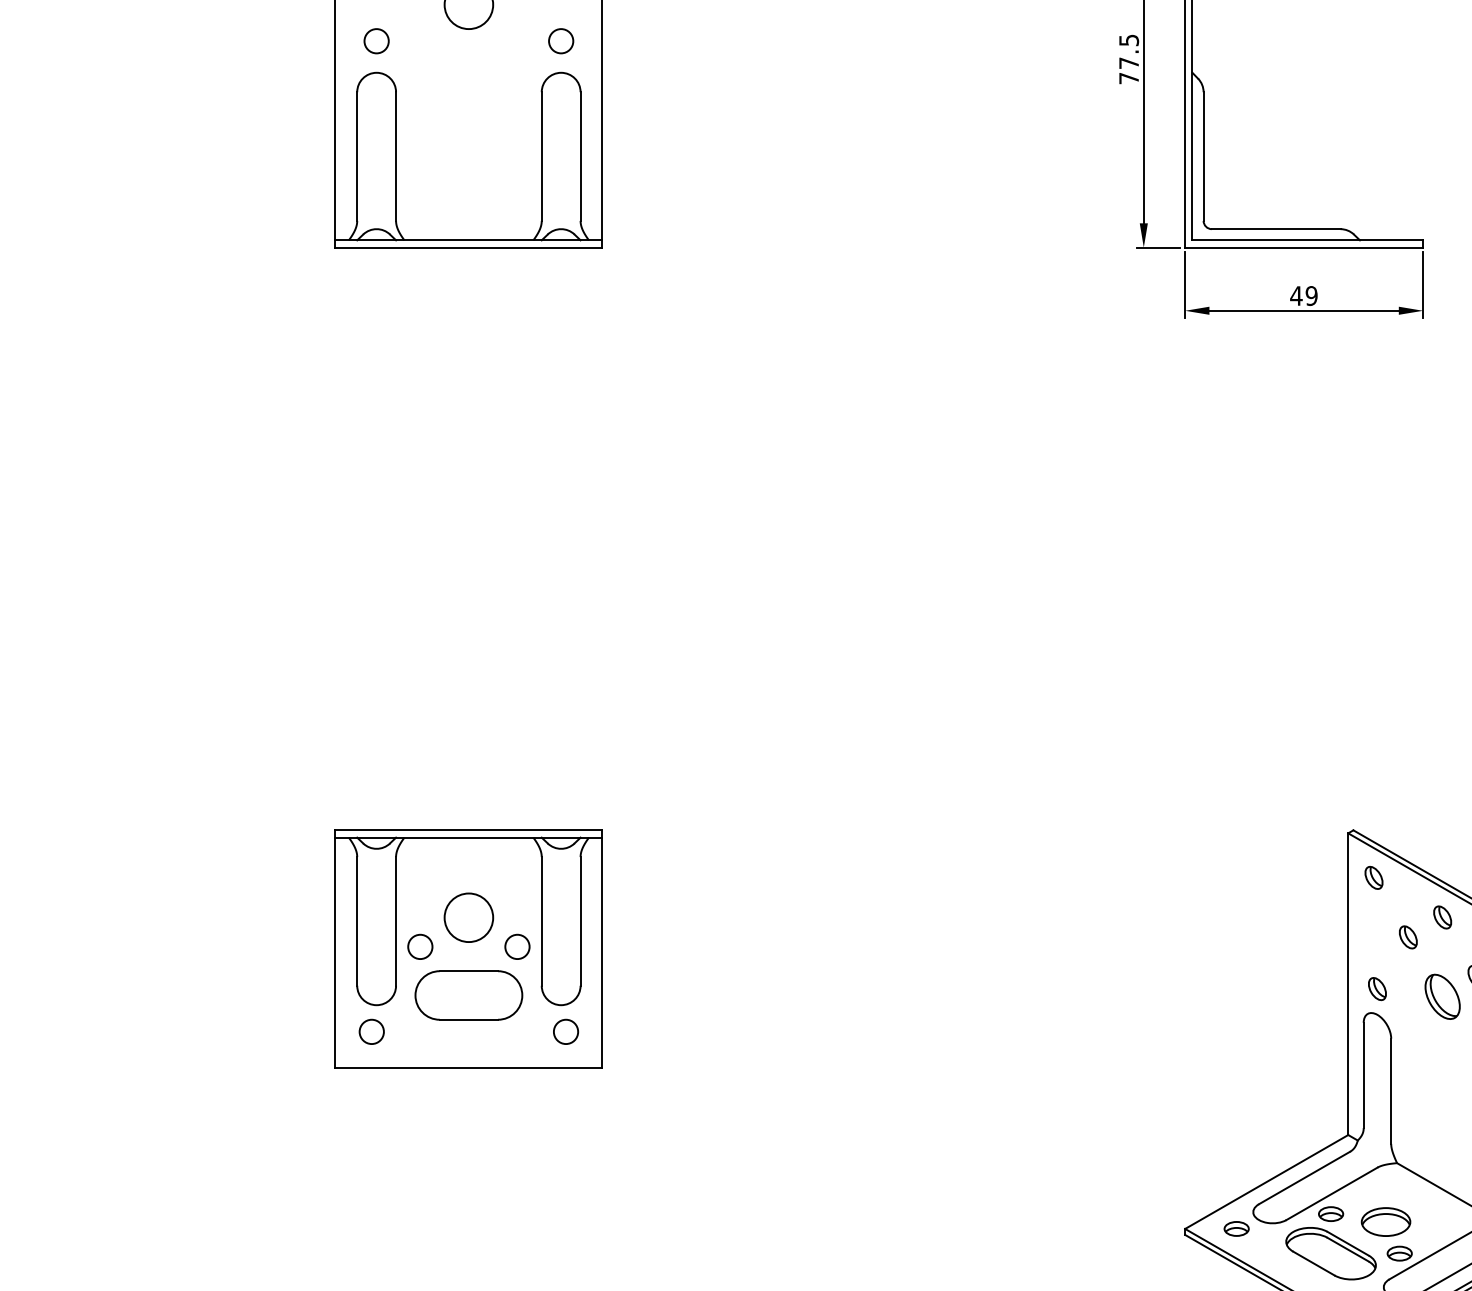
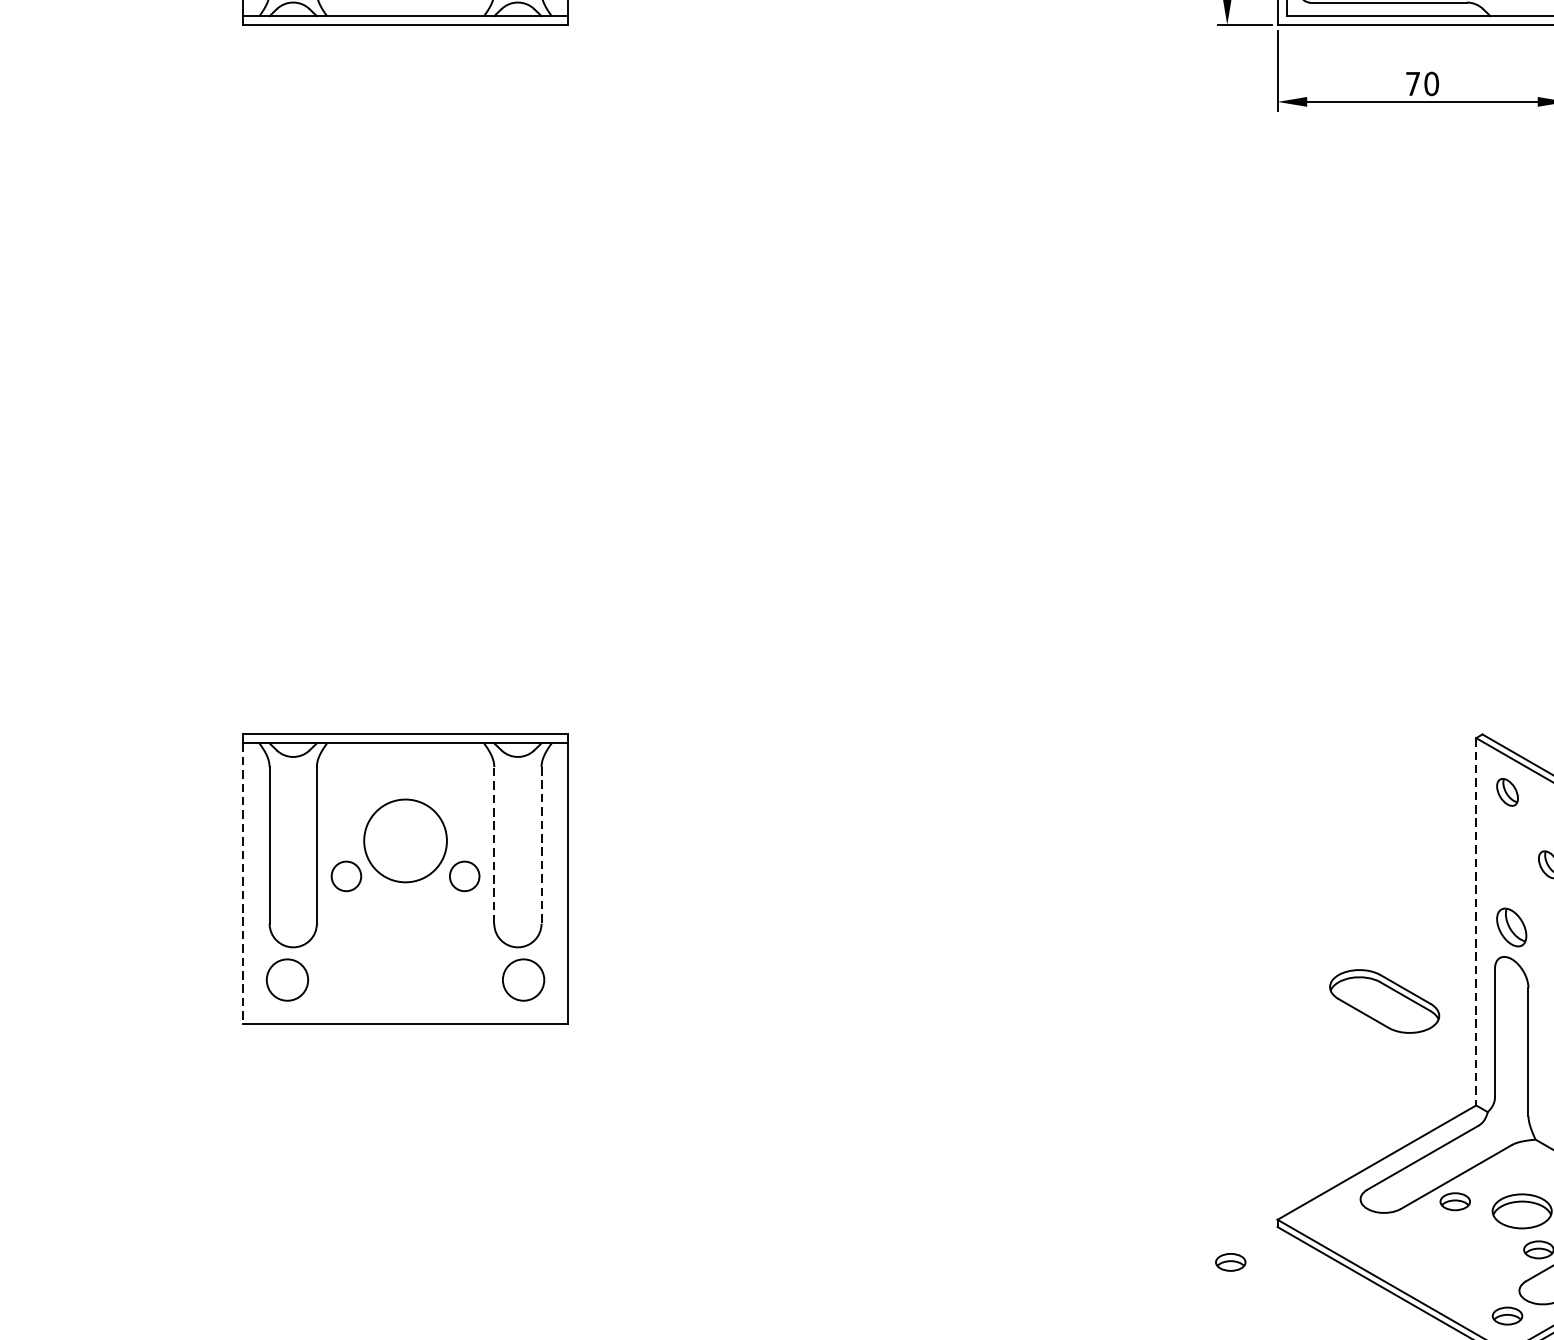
text: (1303, 295) -> (1421, 83), 49 -> 70
circle: (468, 917) -> (405, 840), size x1.4
line: (541, 920) -> (493, 844), solid -> dashed
line: (580, 921) -> (541, 845), solid -> dashed
line: (335, 953) -> (243, 884), solid -> dashed
line: (1348, 984) -> (1476, 922), solid -> dashed
part: (1377, 989) -> (1511, 928), size x1.4
part: (468, 995) -> (405, 935), removed
circle: (371, 1031) -> (286, 979), size x1.4
circle: (566, 1031) -> (524, 979), size x1.4
part: (1236, 1228) -> (1230, 1261), moved
part: (1330, 1253) -> (1383, 1001), moved

